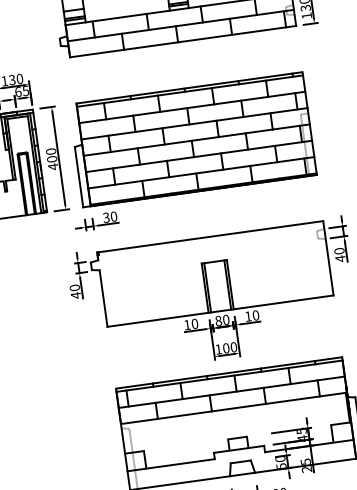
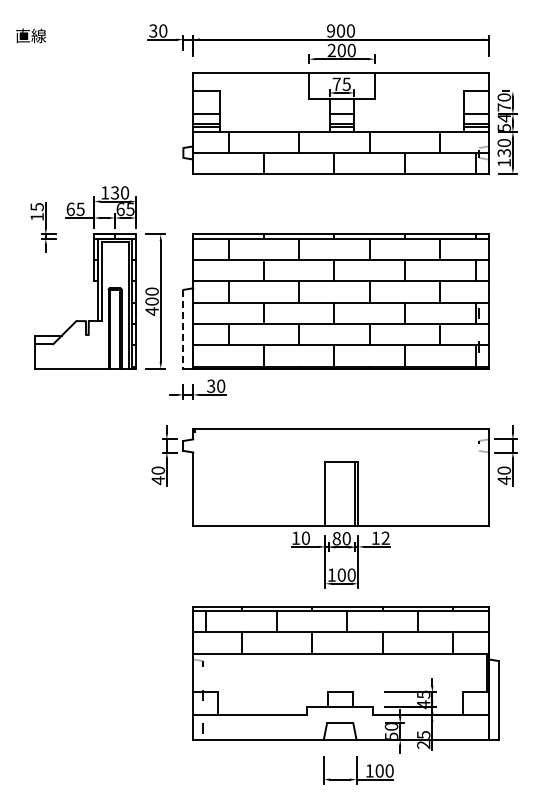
line: (79, 177) -> (183, 329), solid -> dashed
line: (207, 288) -> (328, 494), removed
text: (255, 314) -> (385, 537), 10 -> 12

